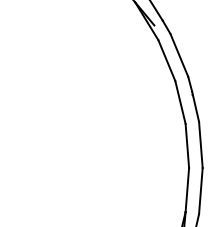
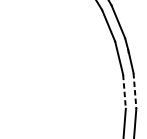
line: (200, 145) -> (134, 91), solid -> dashed
line: (187, 146) -> (124, 92), solid -> dashed

